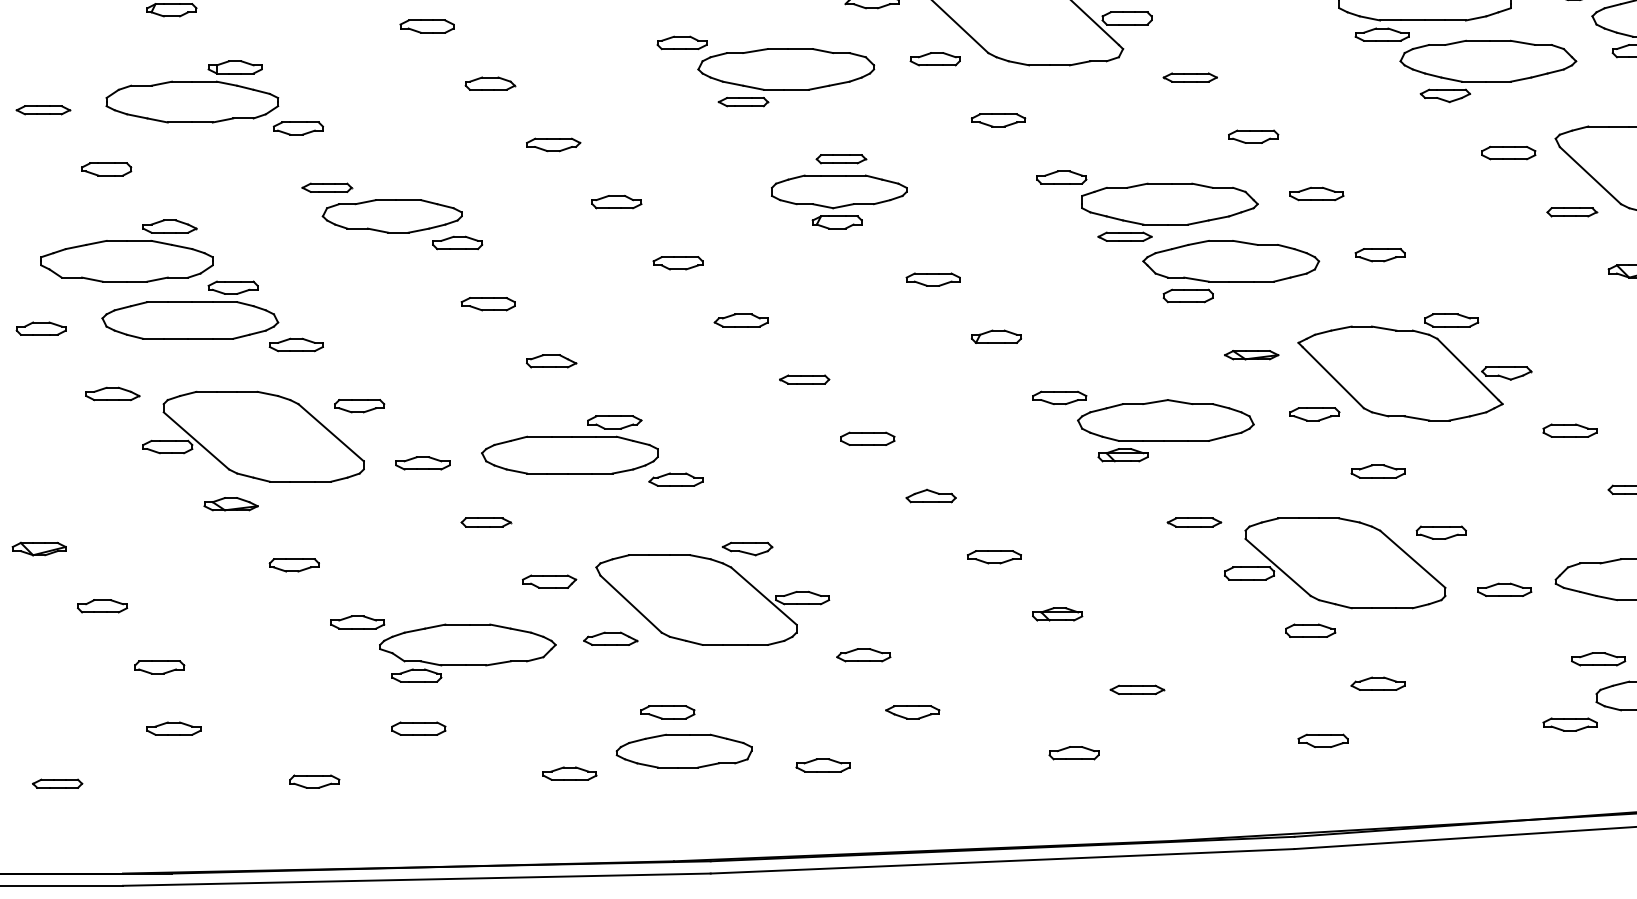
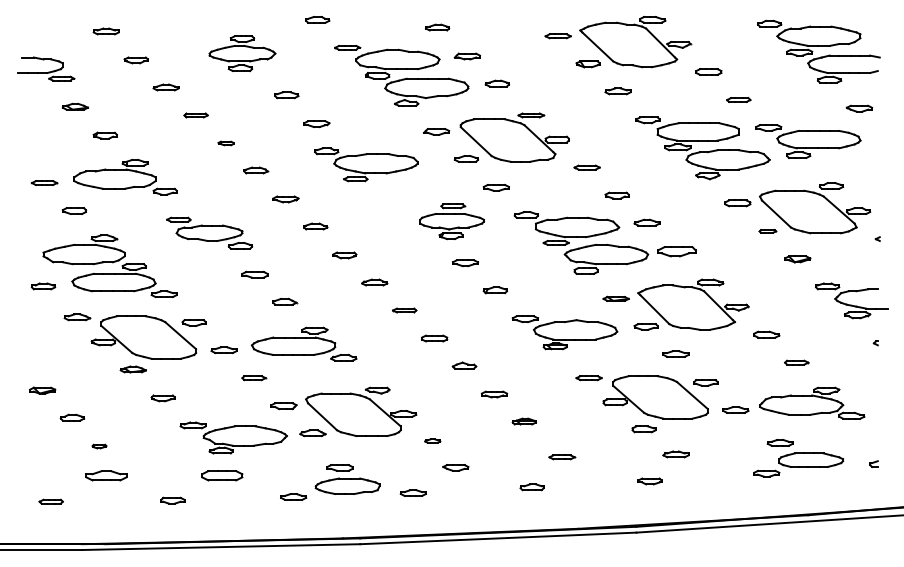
part: (425, 26) -> (225, 143), size x0.6
part: (766, 70) -> (366, 164), moved
part: (838, 191) -> (451, 221), moved
part: (1571, 212) -> (767, 231), size x0.7
part: (1379, 254) -> (676, 251), size x1.6
part: (863, 654) -> (432, 440), size x0.6
part: (159, 667) -> (99, 446), size x0.6
part: (172, 728) -> (105, 475), size x1.6
part: (417, 728) -> (221, 475), size x1.6

